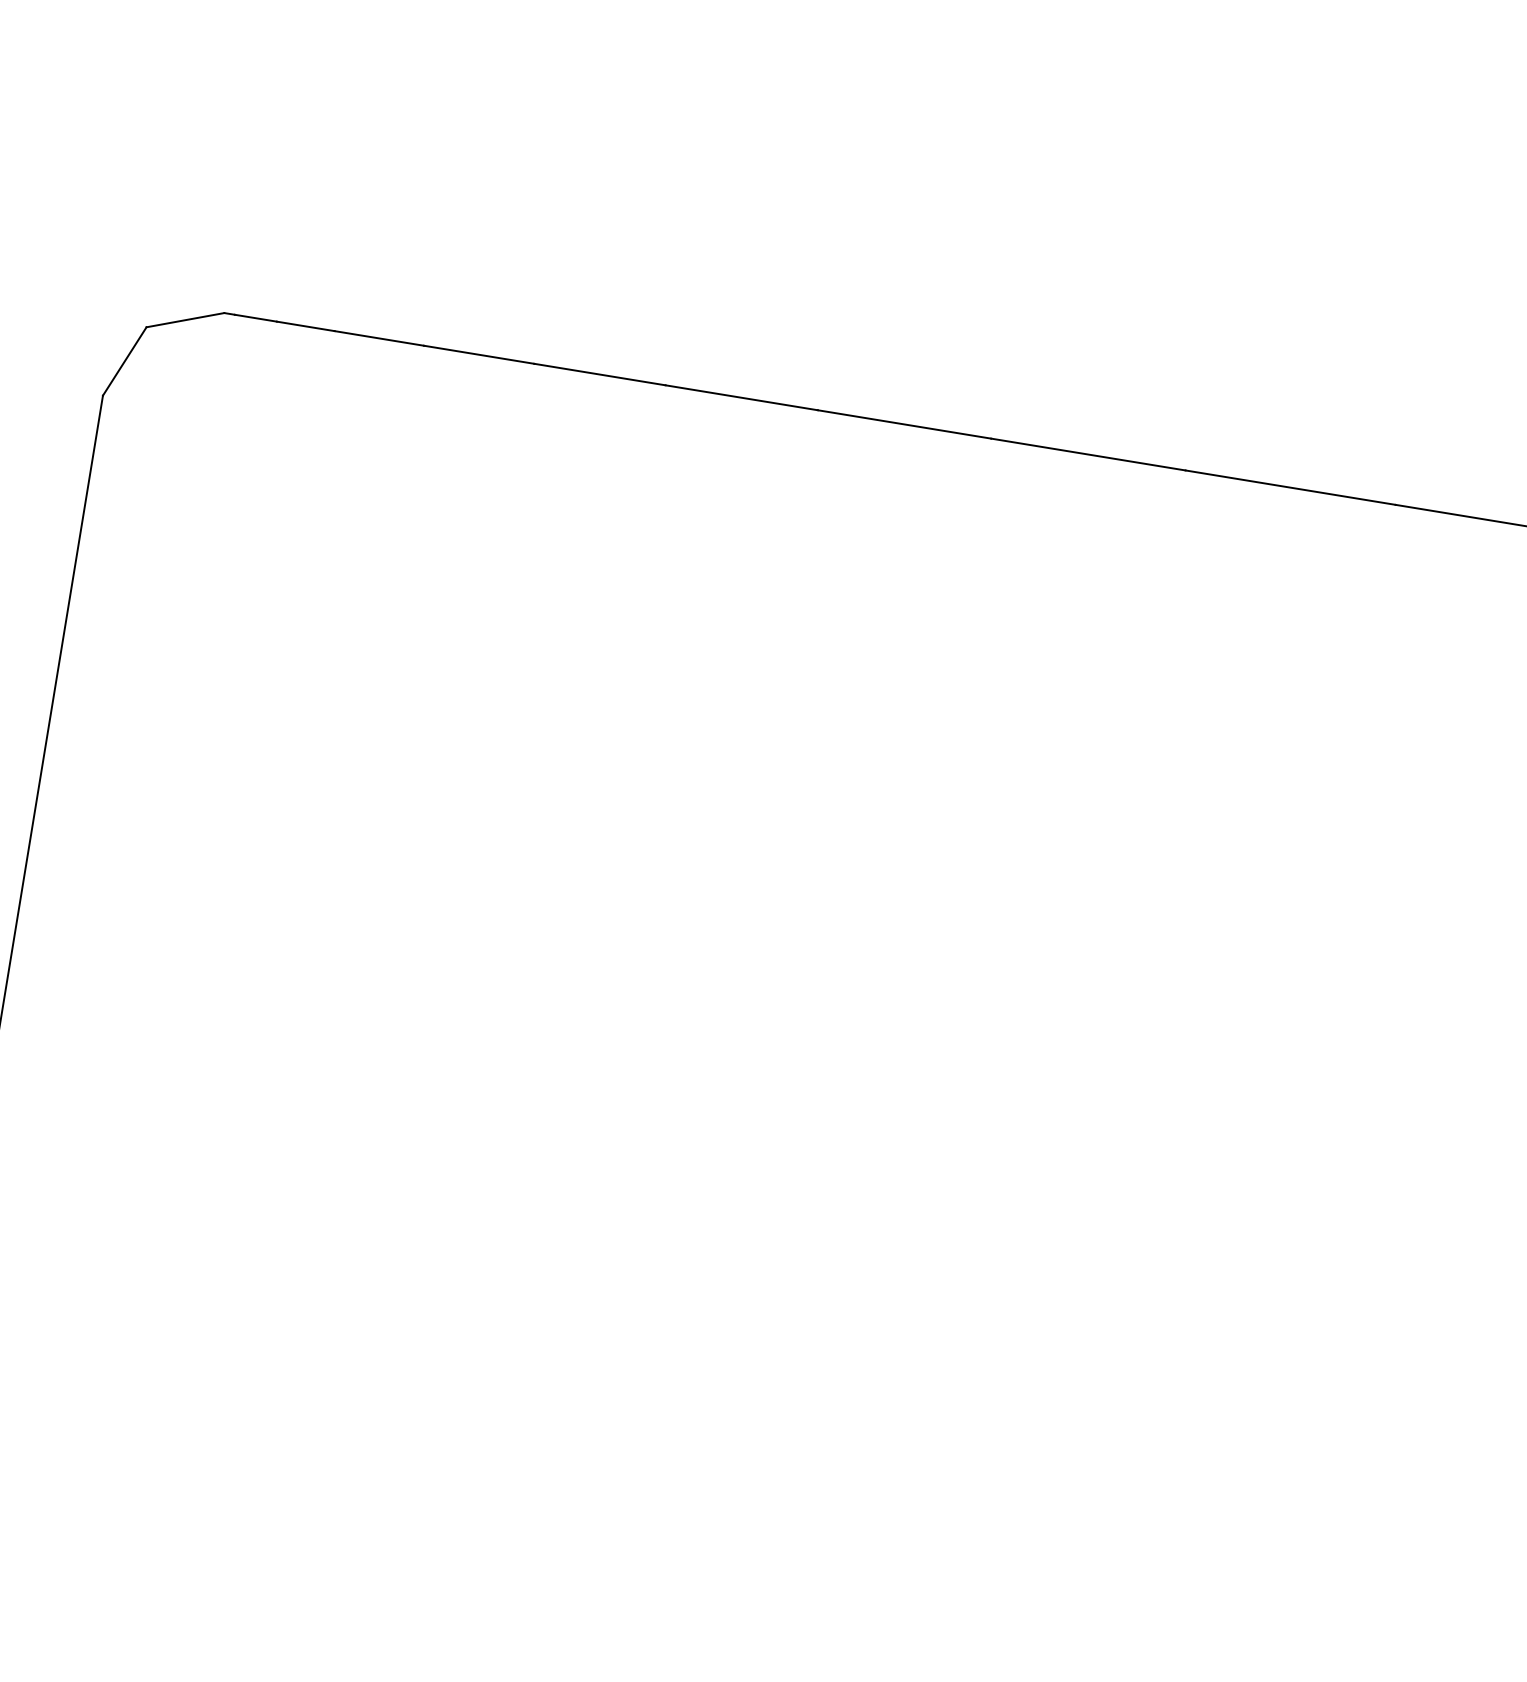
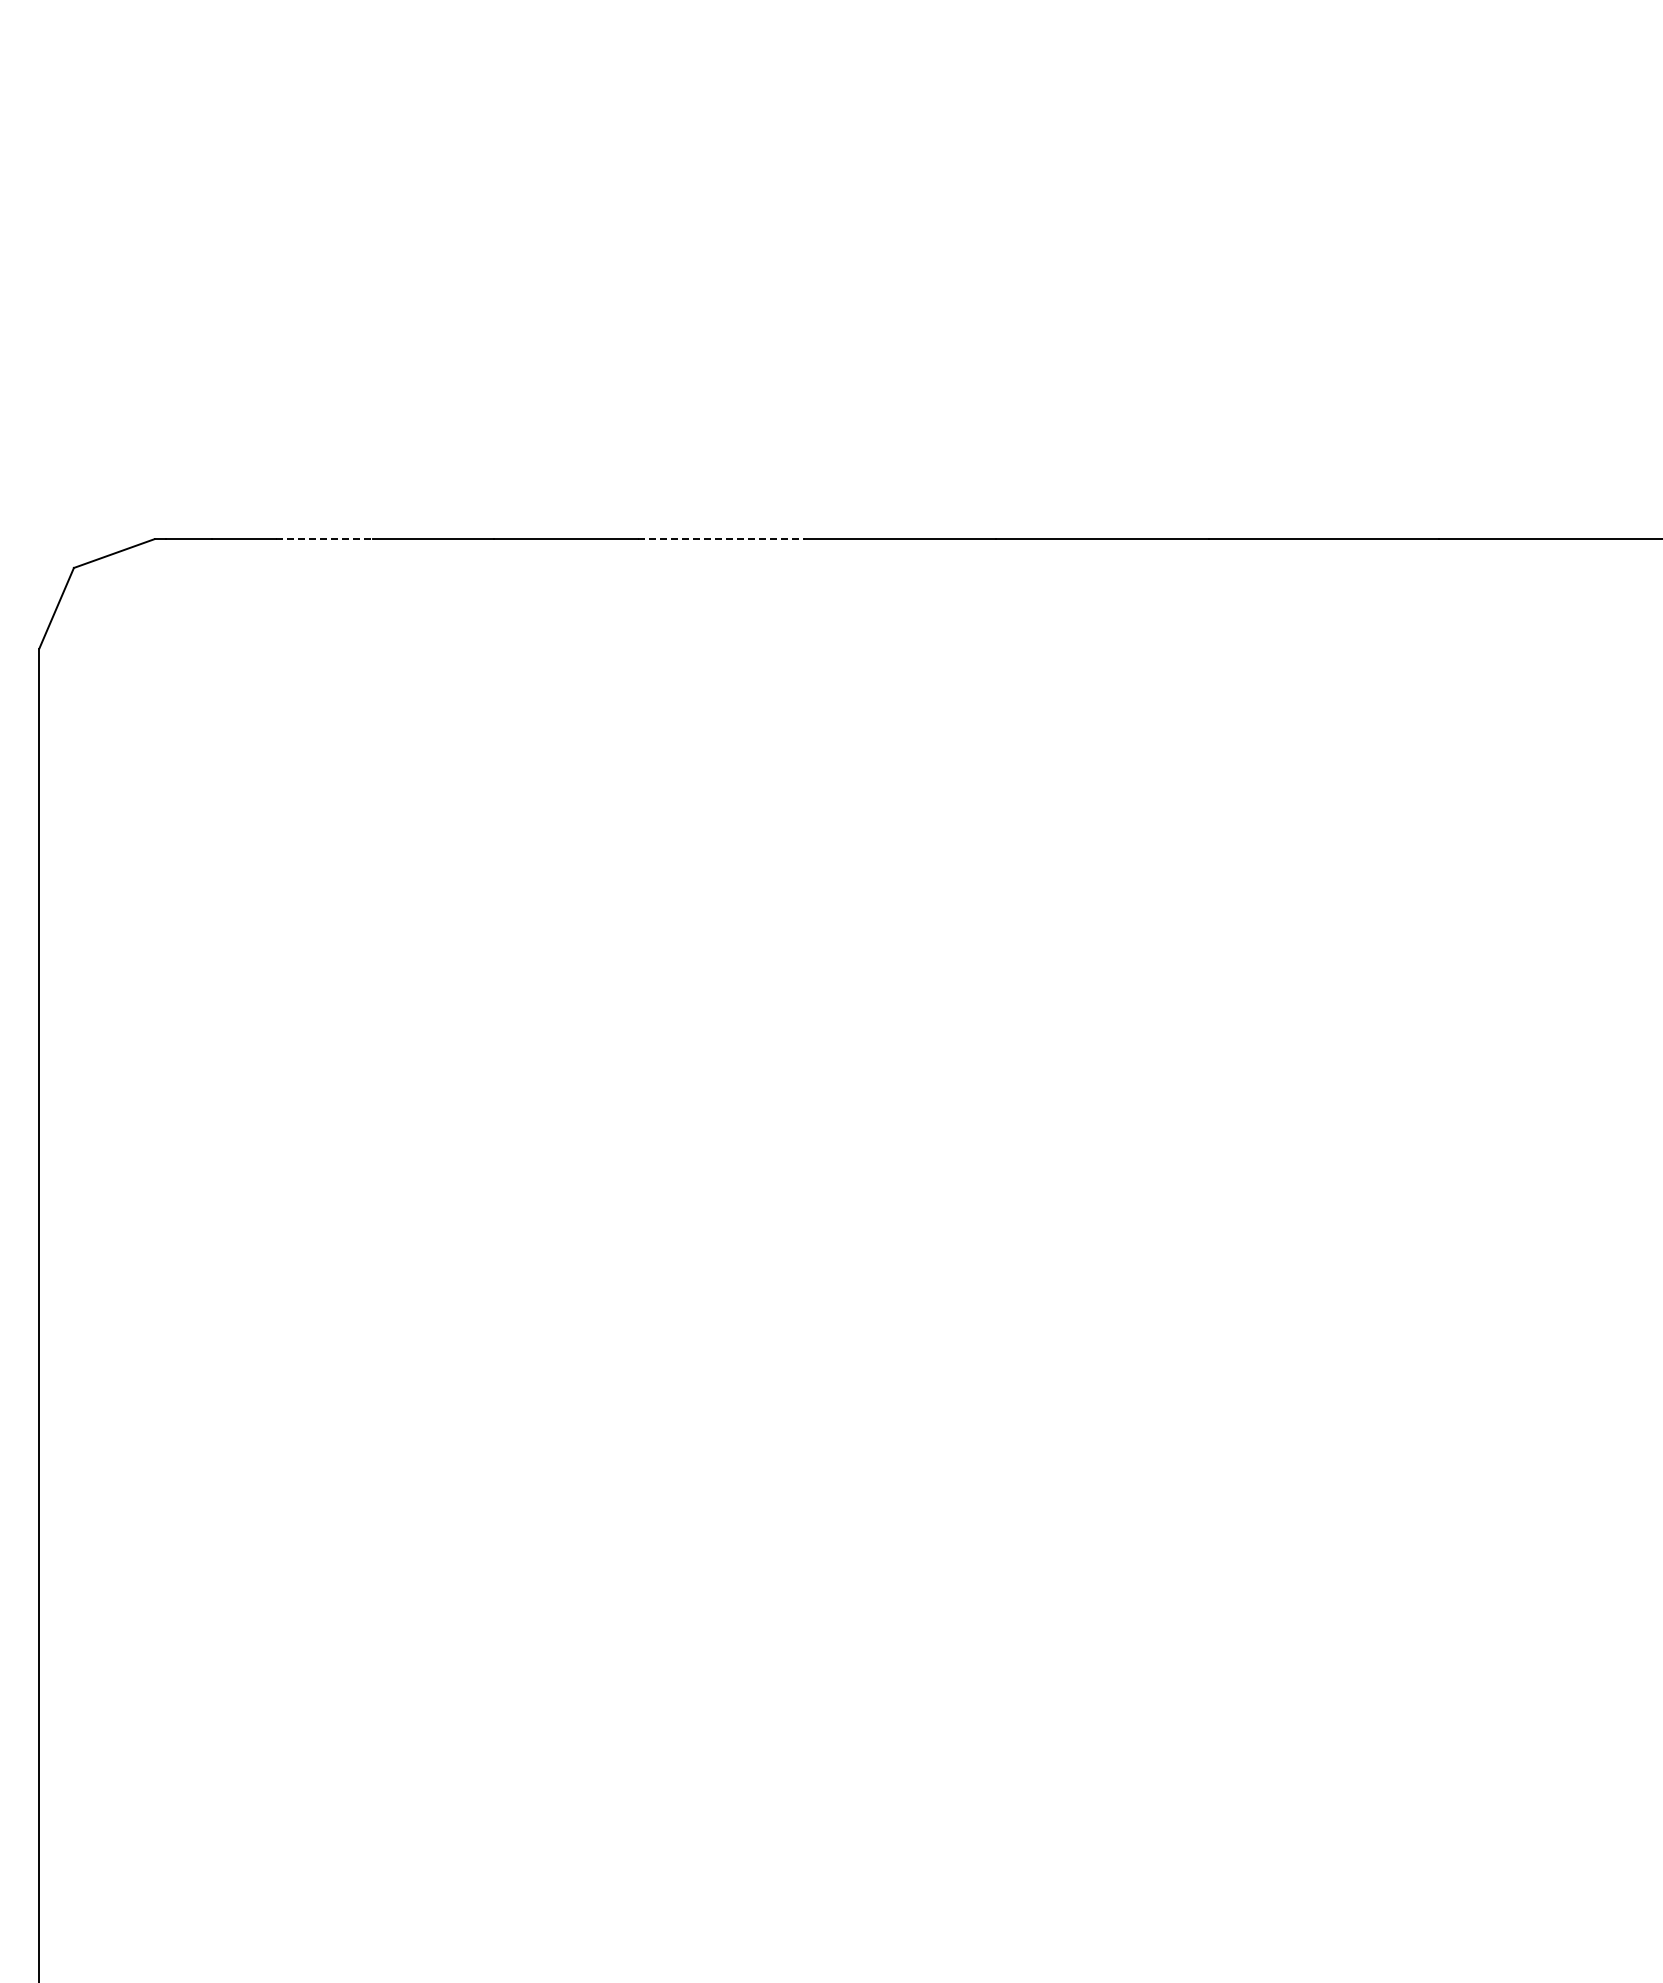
line: (379, 338) -> (324, 539), solid -> dashed
line: (741, 398) -> (721, 539), solid -> dashed

